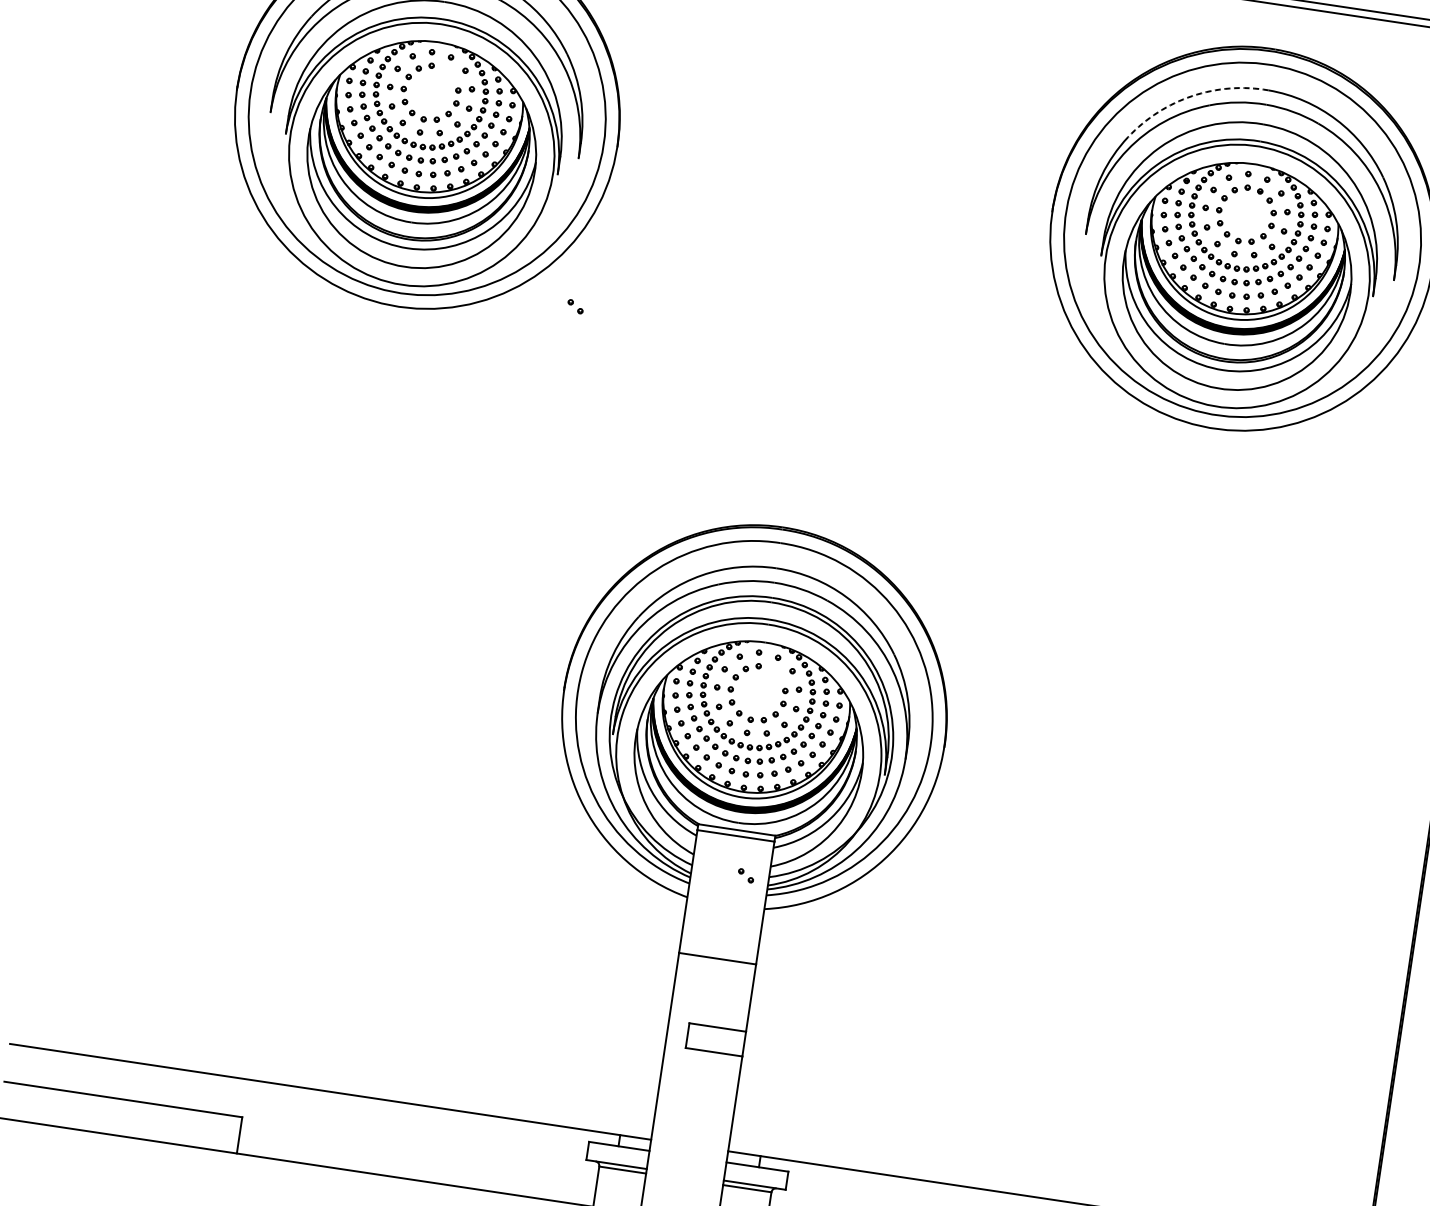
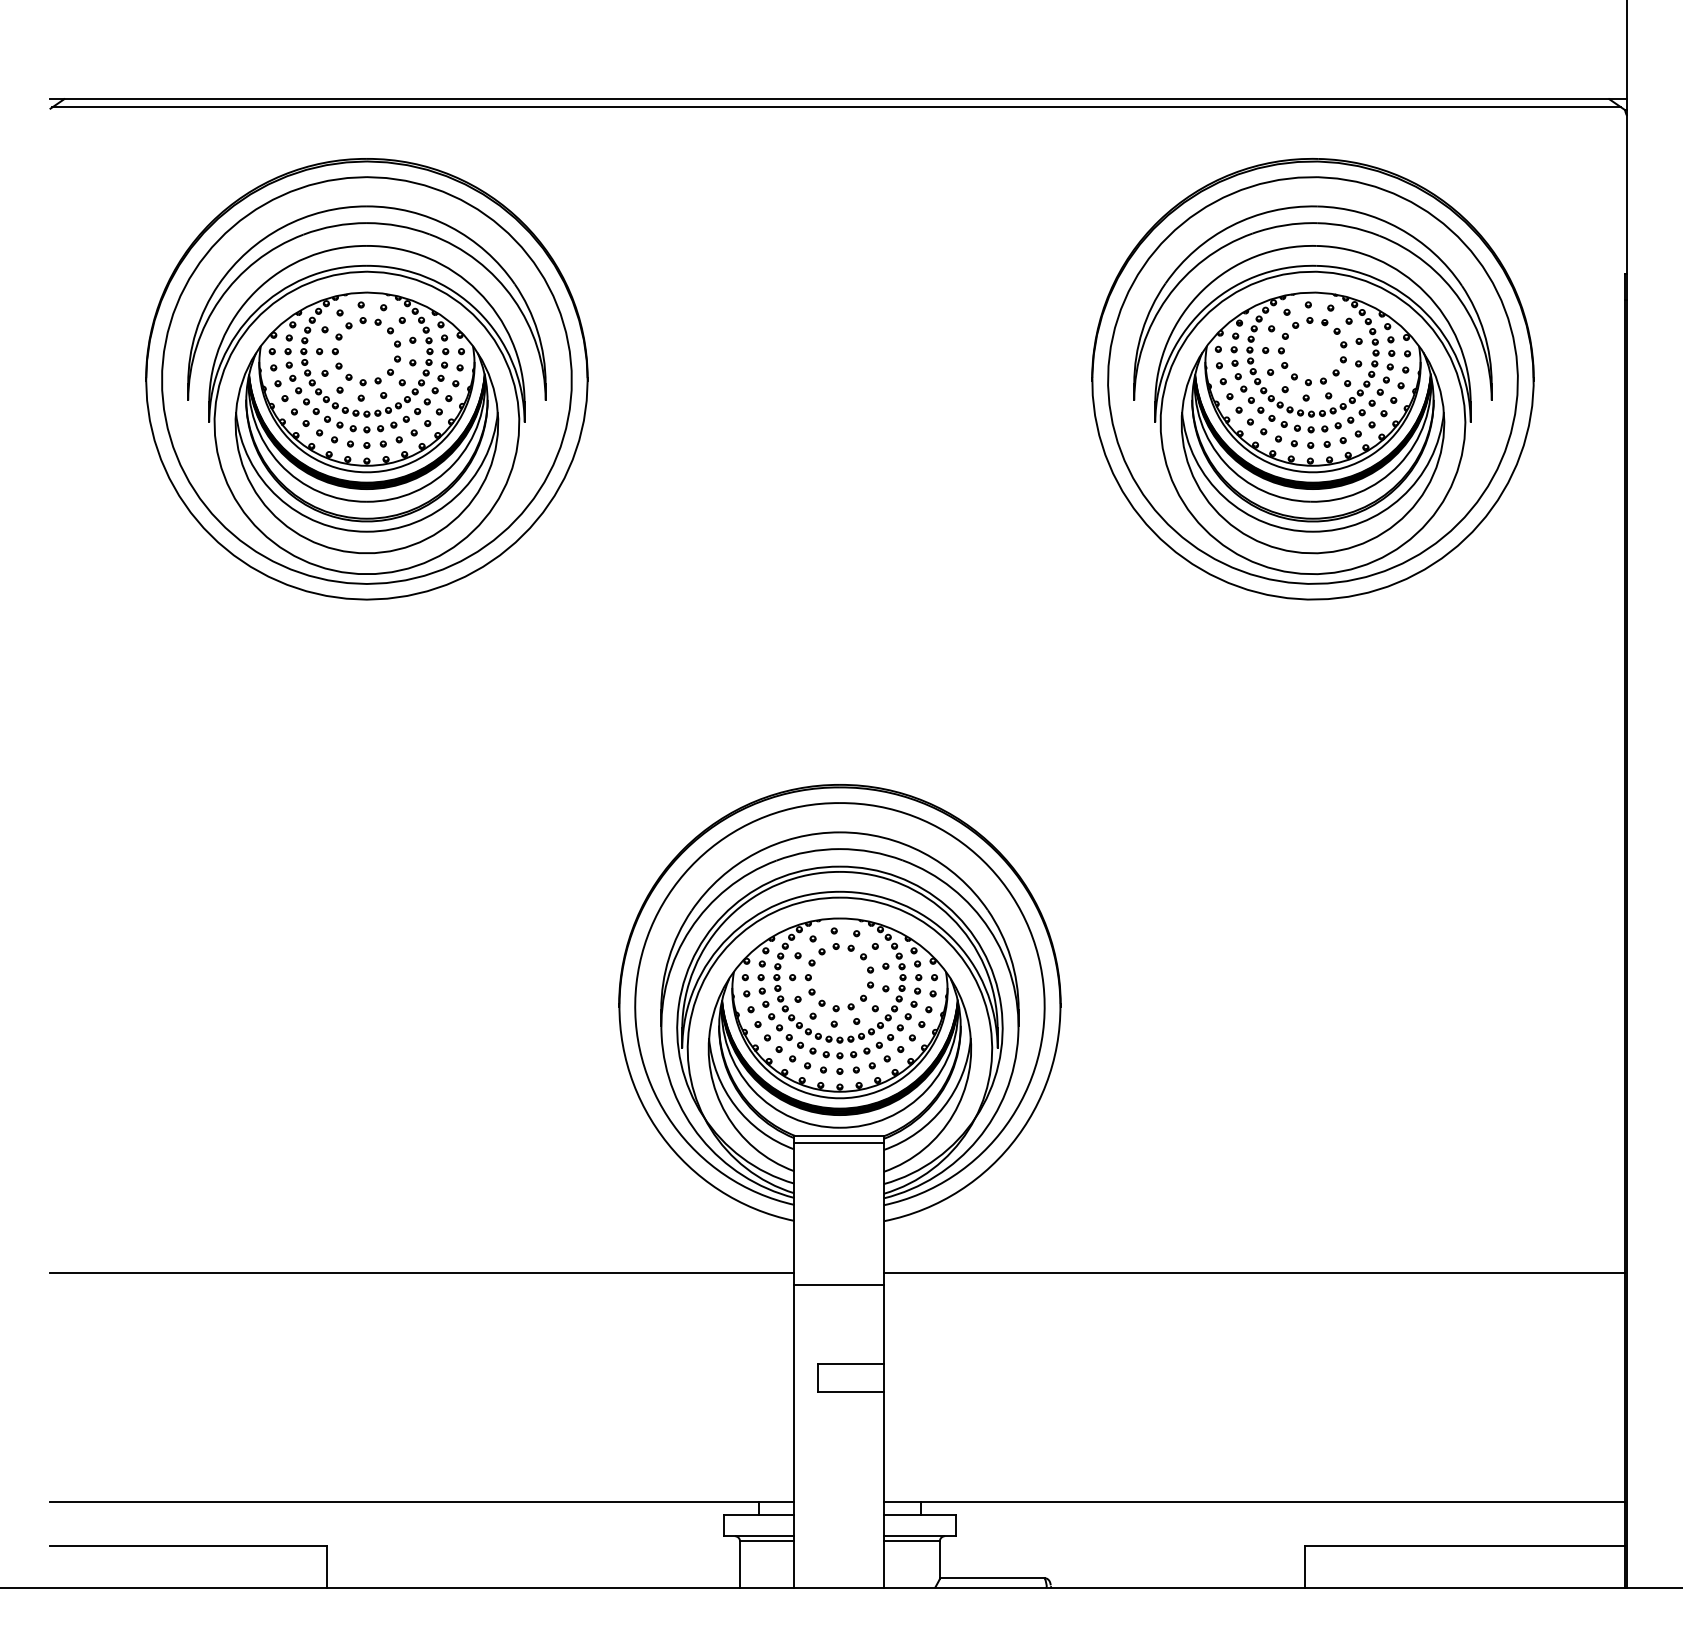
arc: (1192, 95) -> (1231, 225), dashed -> solid
part: (574, 306) -> (383, 326), moved
part: (745, 875) -> (856, 952), moved
line: (360, 893) -> (422, 1272), added
line: (1077, 1001) -> (1254, 1272), added

